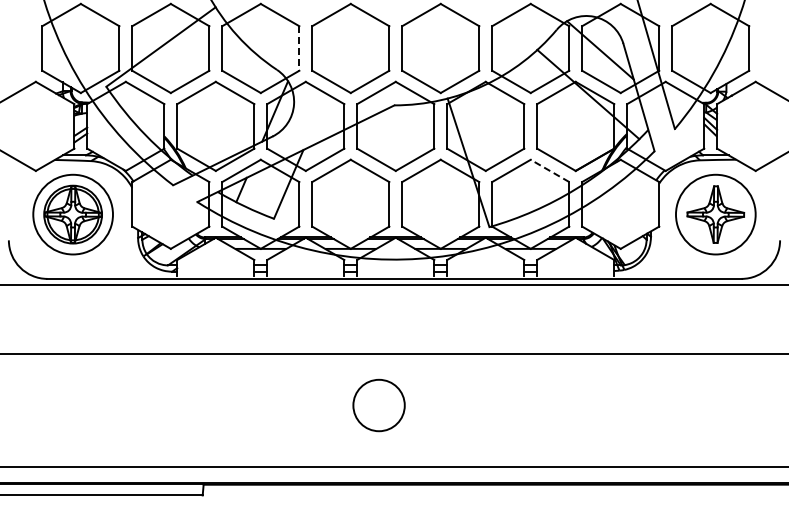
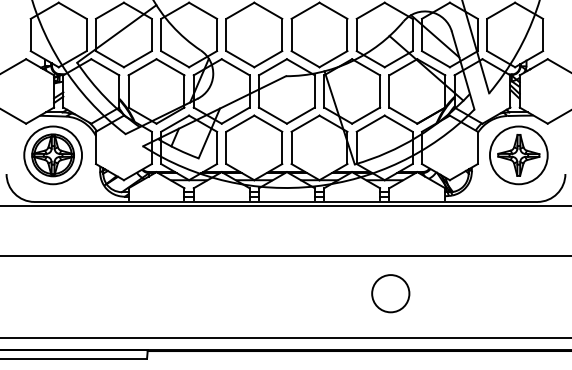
line: (299, 48) -> (217, 35), dashed -> solid
line: (549, 170) -> (398, 123), dashed -> solid
circle: (378, 405) -> (390, 293), moved

